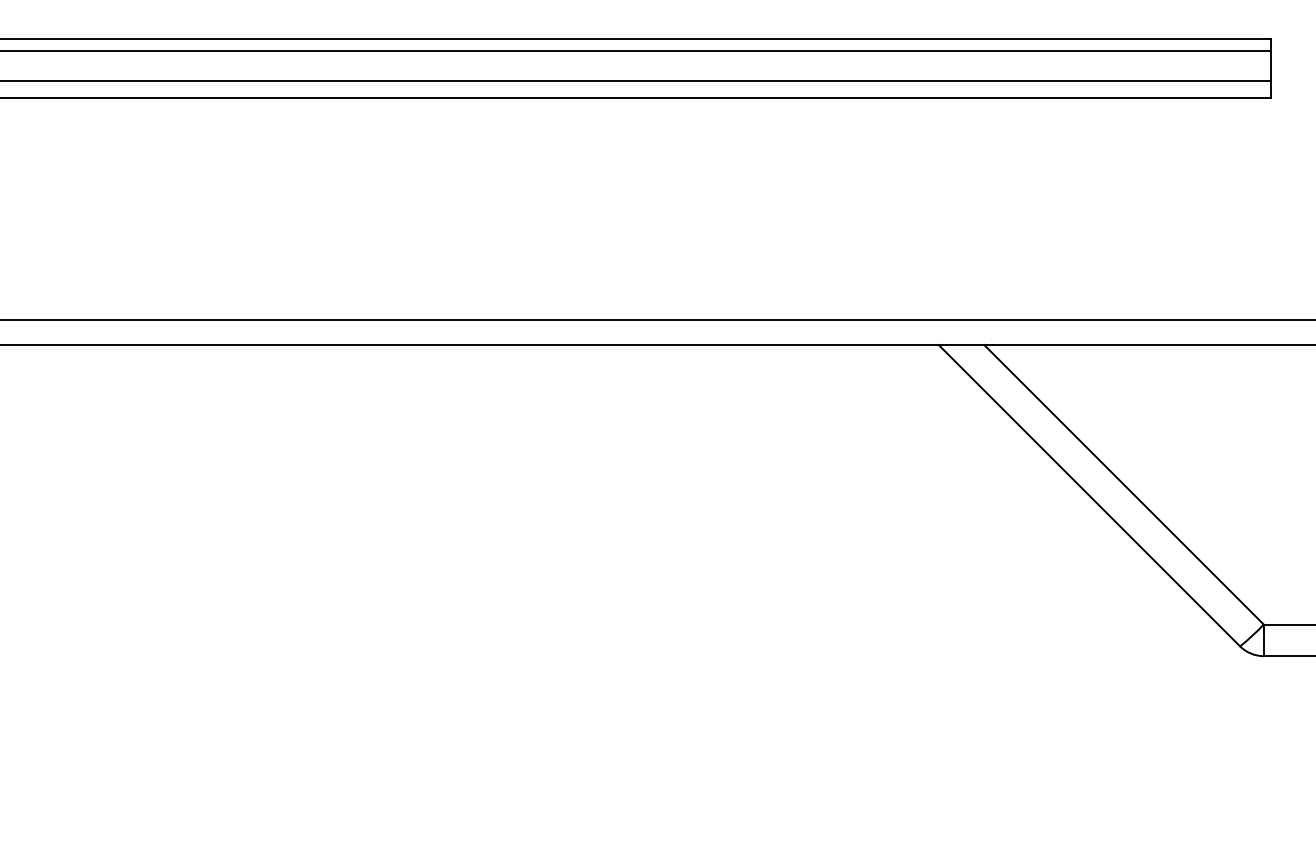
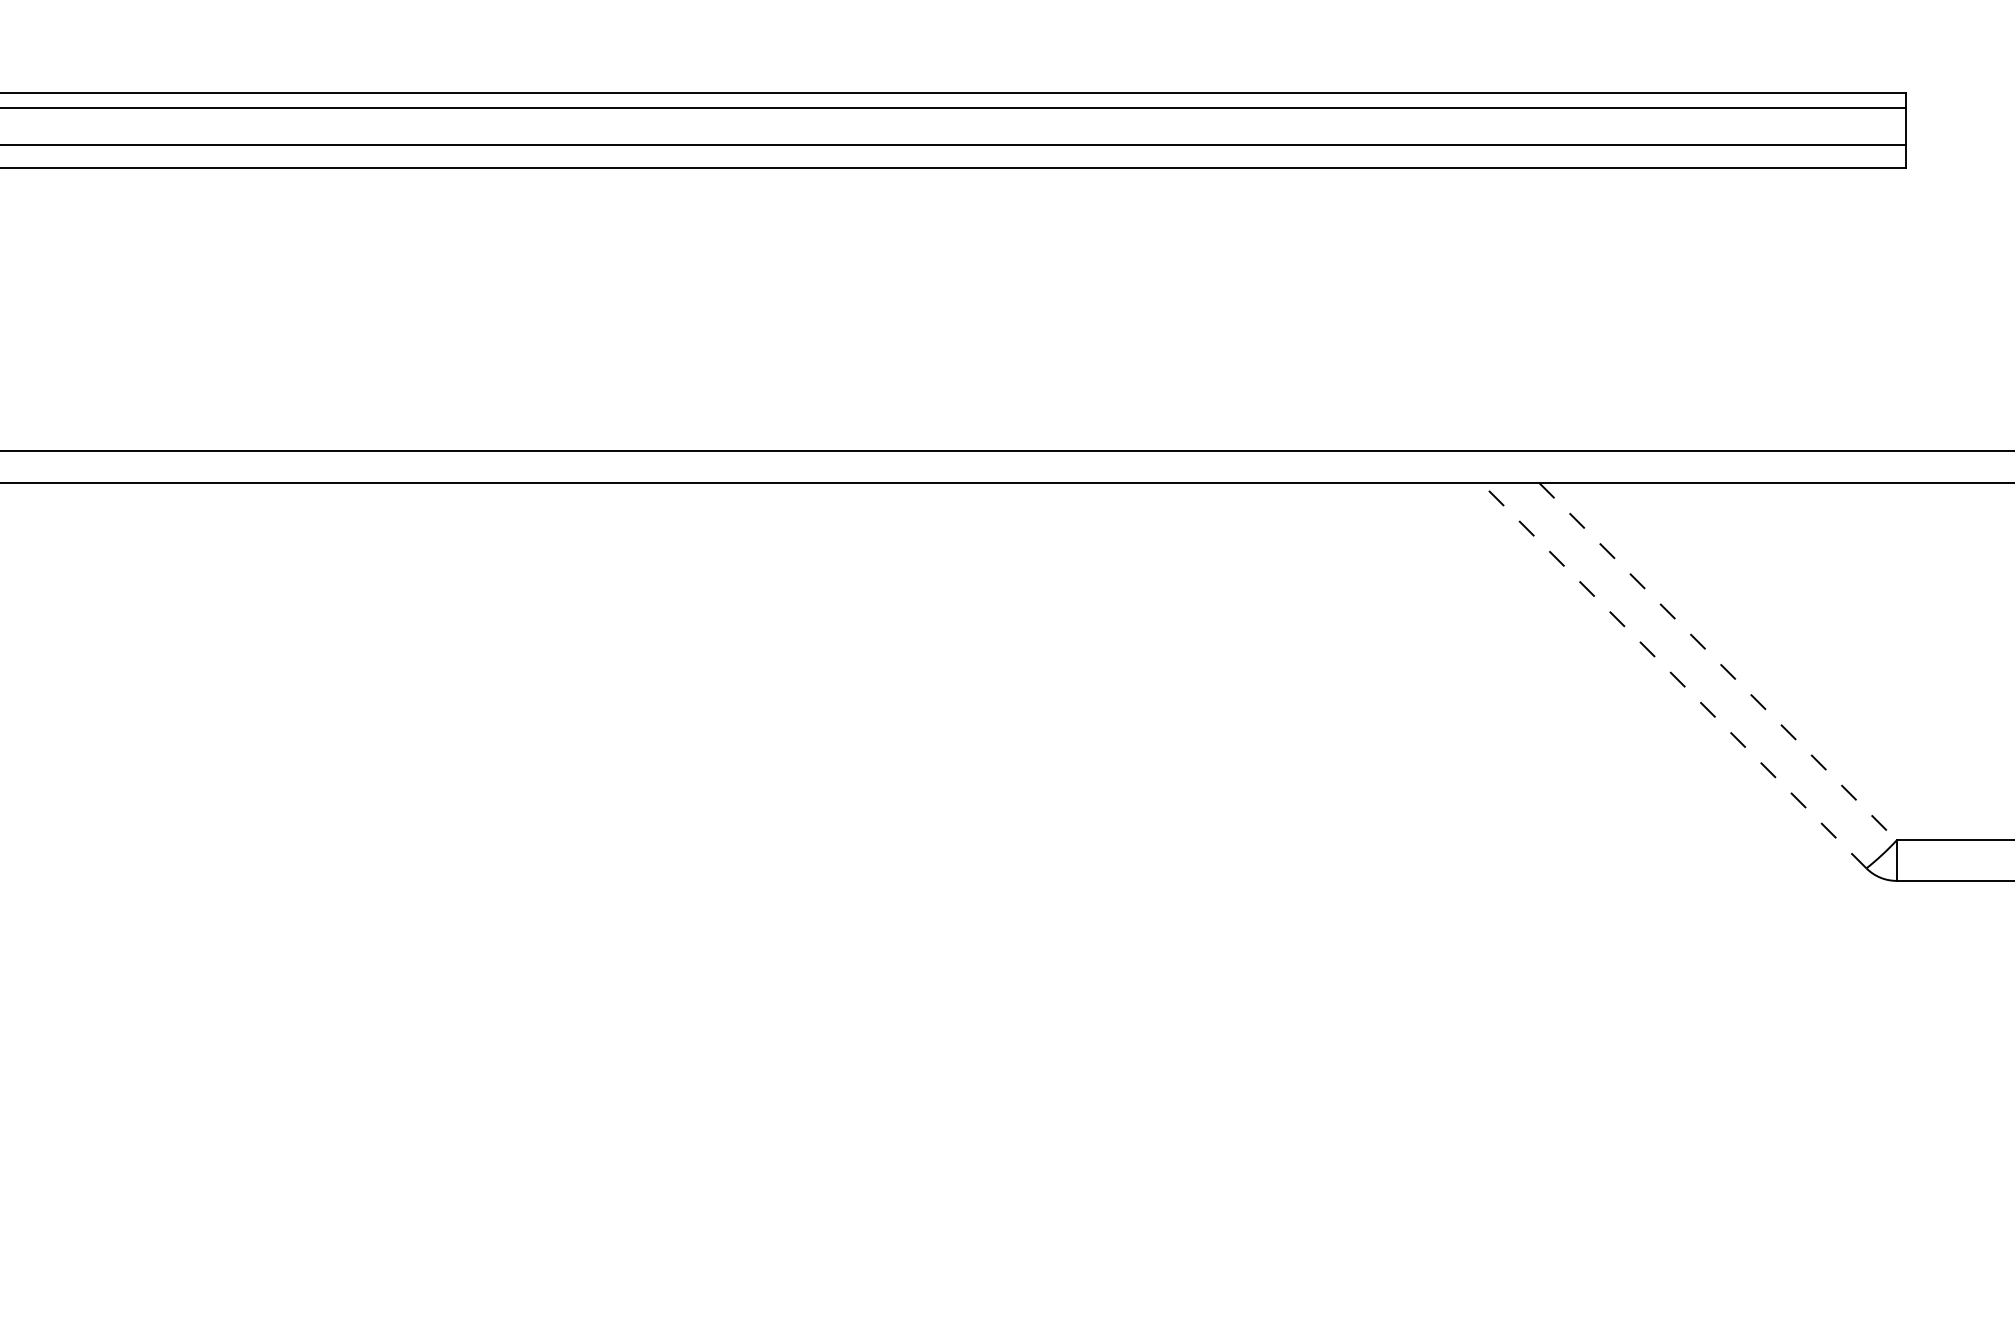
line: (1124, 484) -> (1718, 661), solid -> dashed
line: (1089, 495) -> (1673, 675), solid -> dashed

